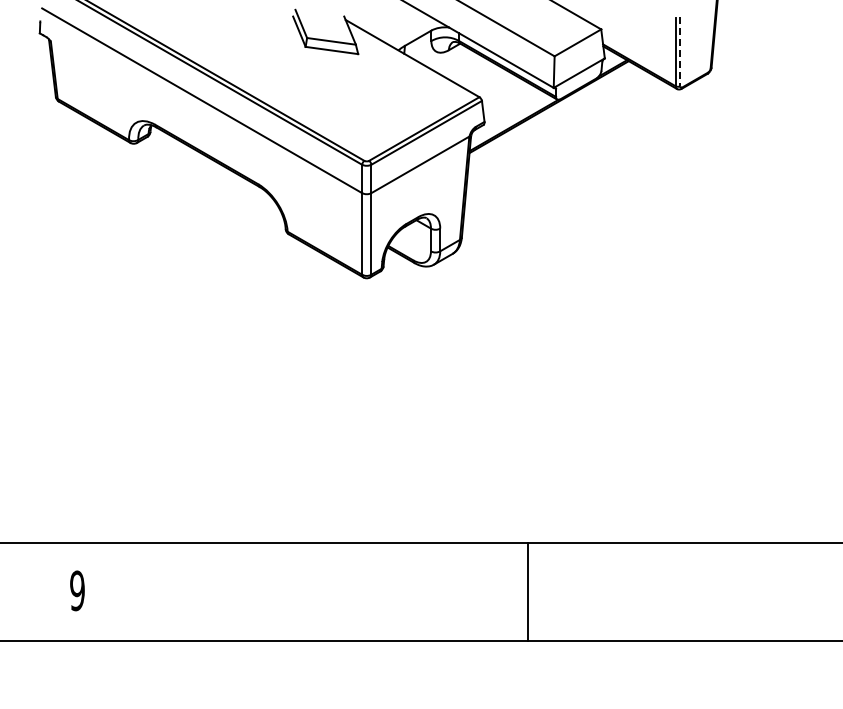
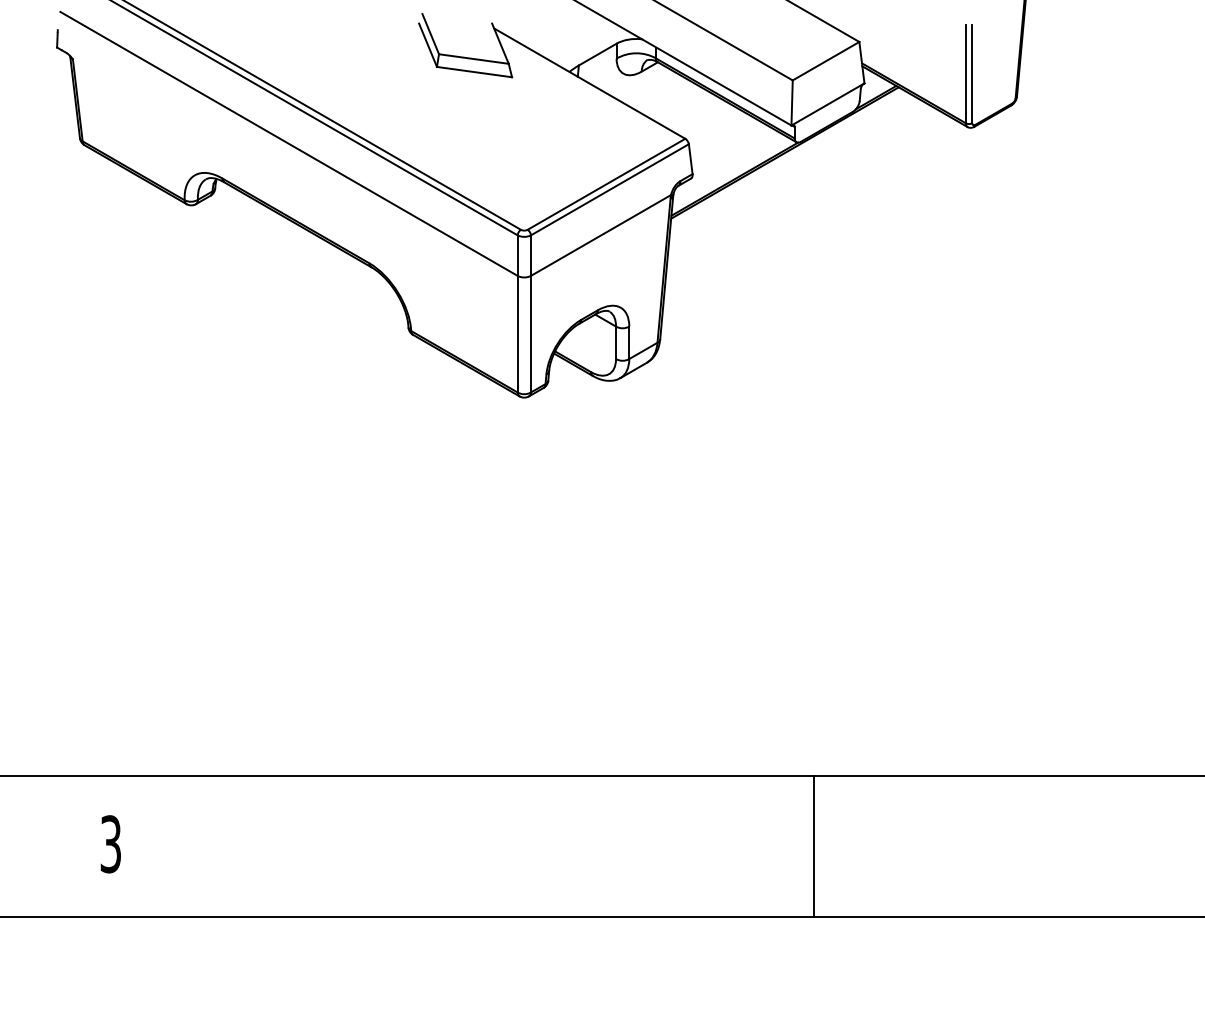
line: (680, 51) -> (972, 73), dashed -> solid
text: (77, 590) -> (110, 843), 9 -> 3
line: (528, 591) -> (813, 845), moved

